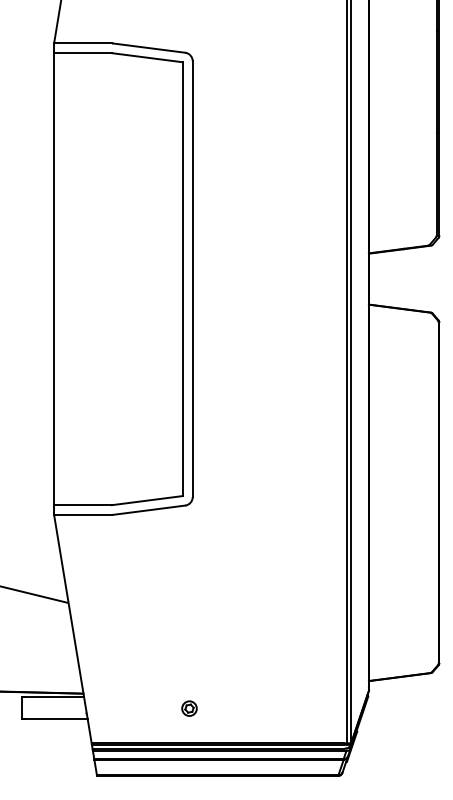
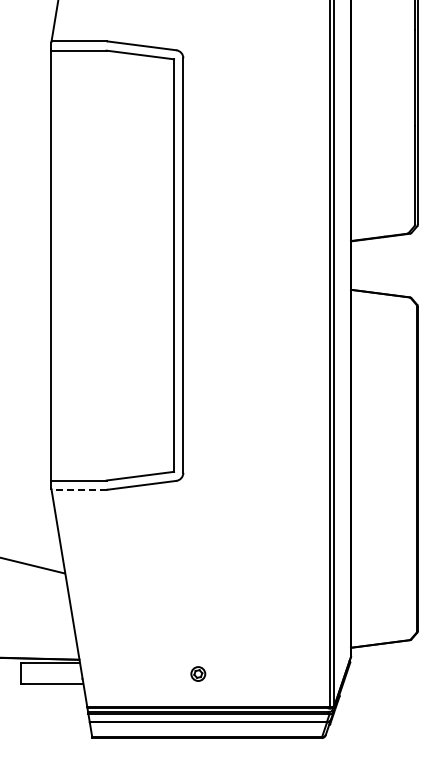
line: (83, 514) -> (79, 489), solid -> dashed
part: (189, 708) -> (198, 673), moved

